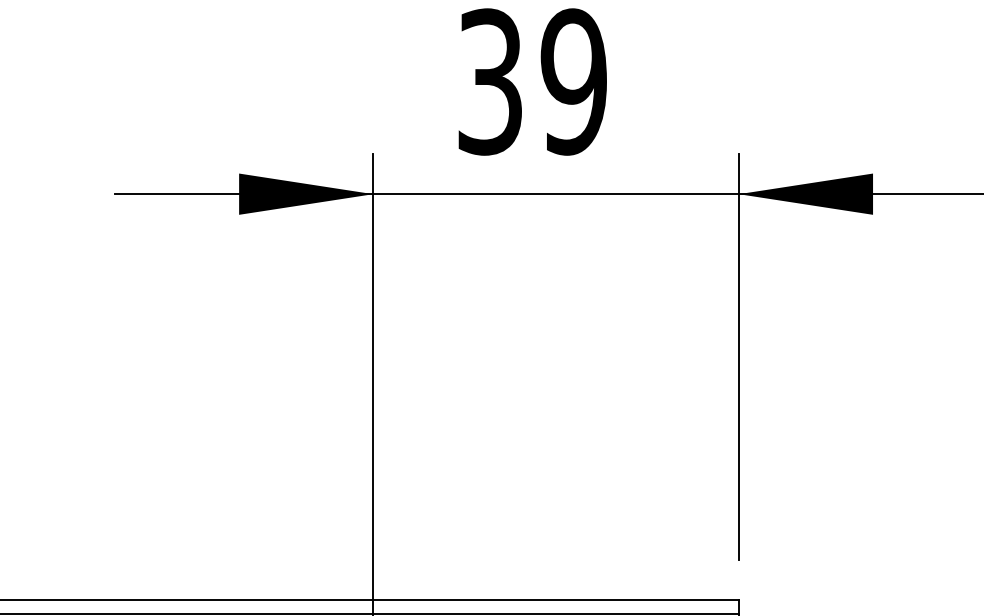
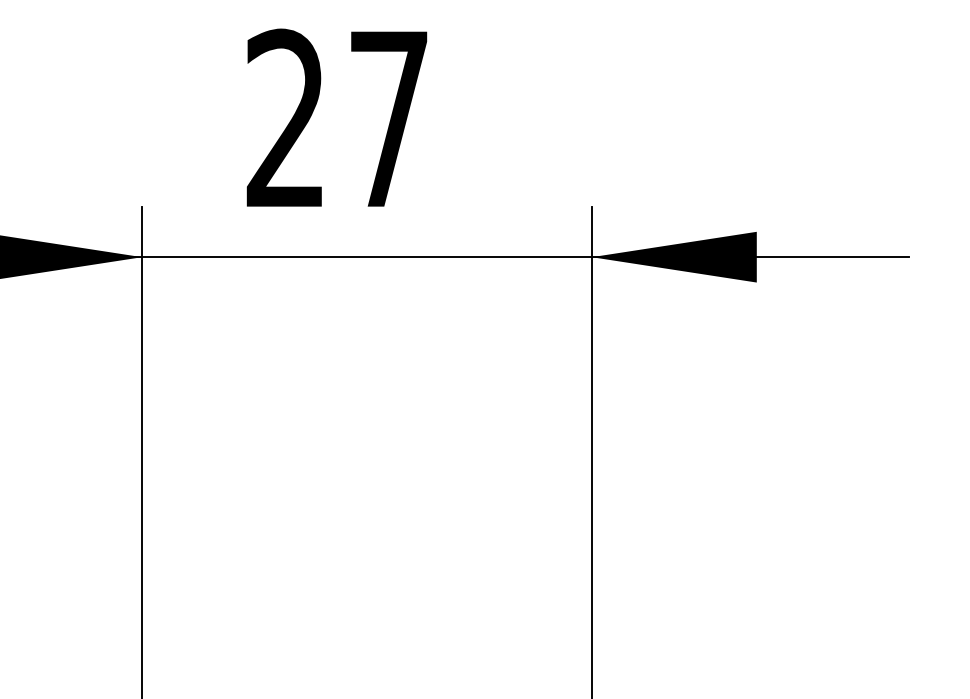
text: (532, 81) -> (337, 118), 39 -> 27

